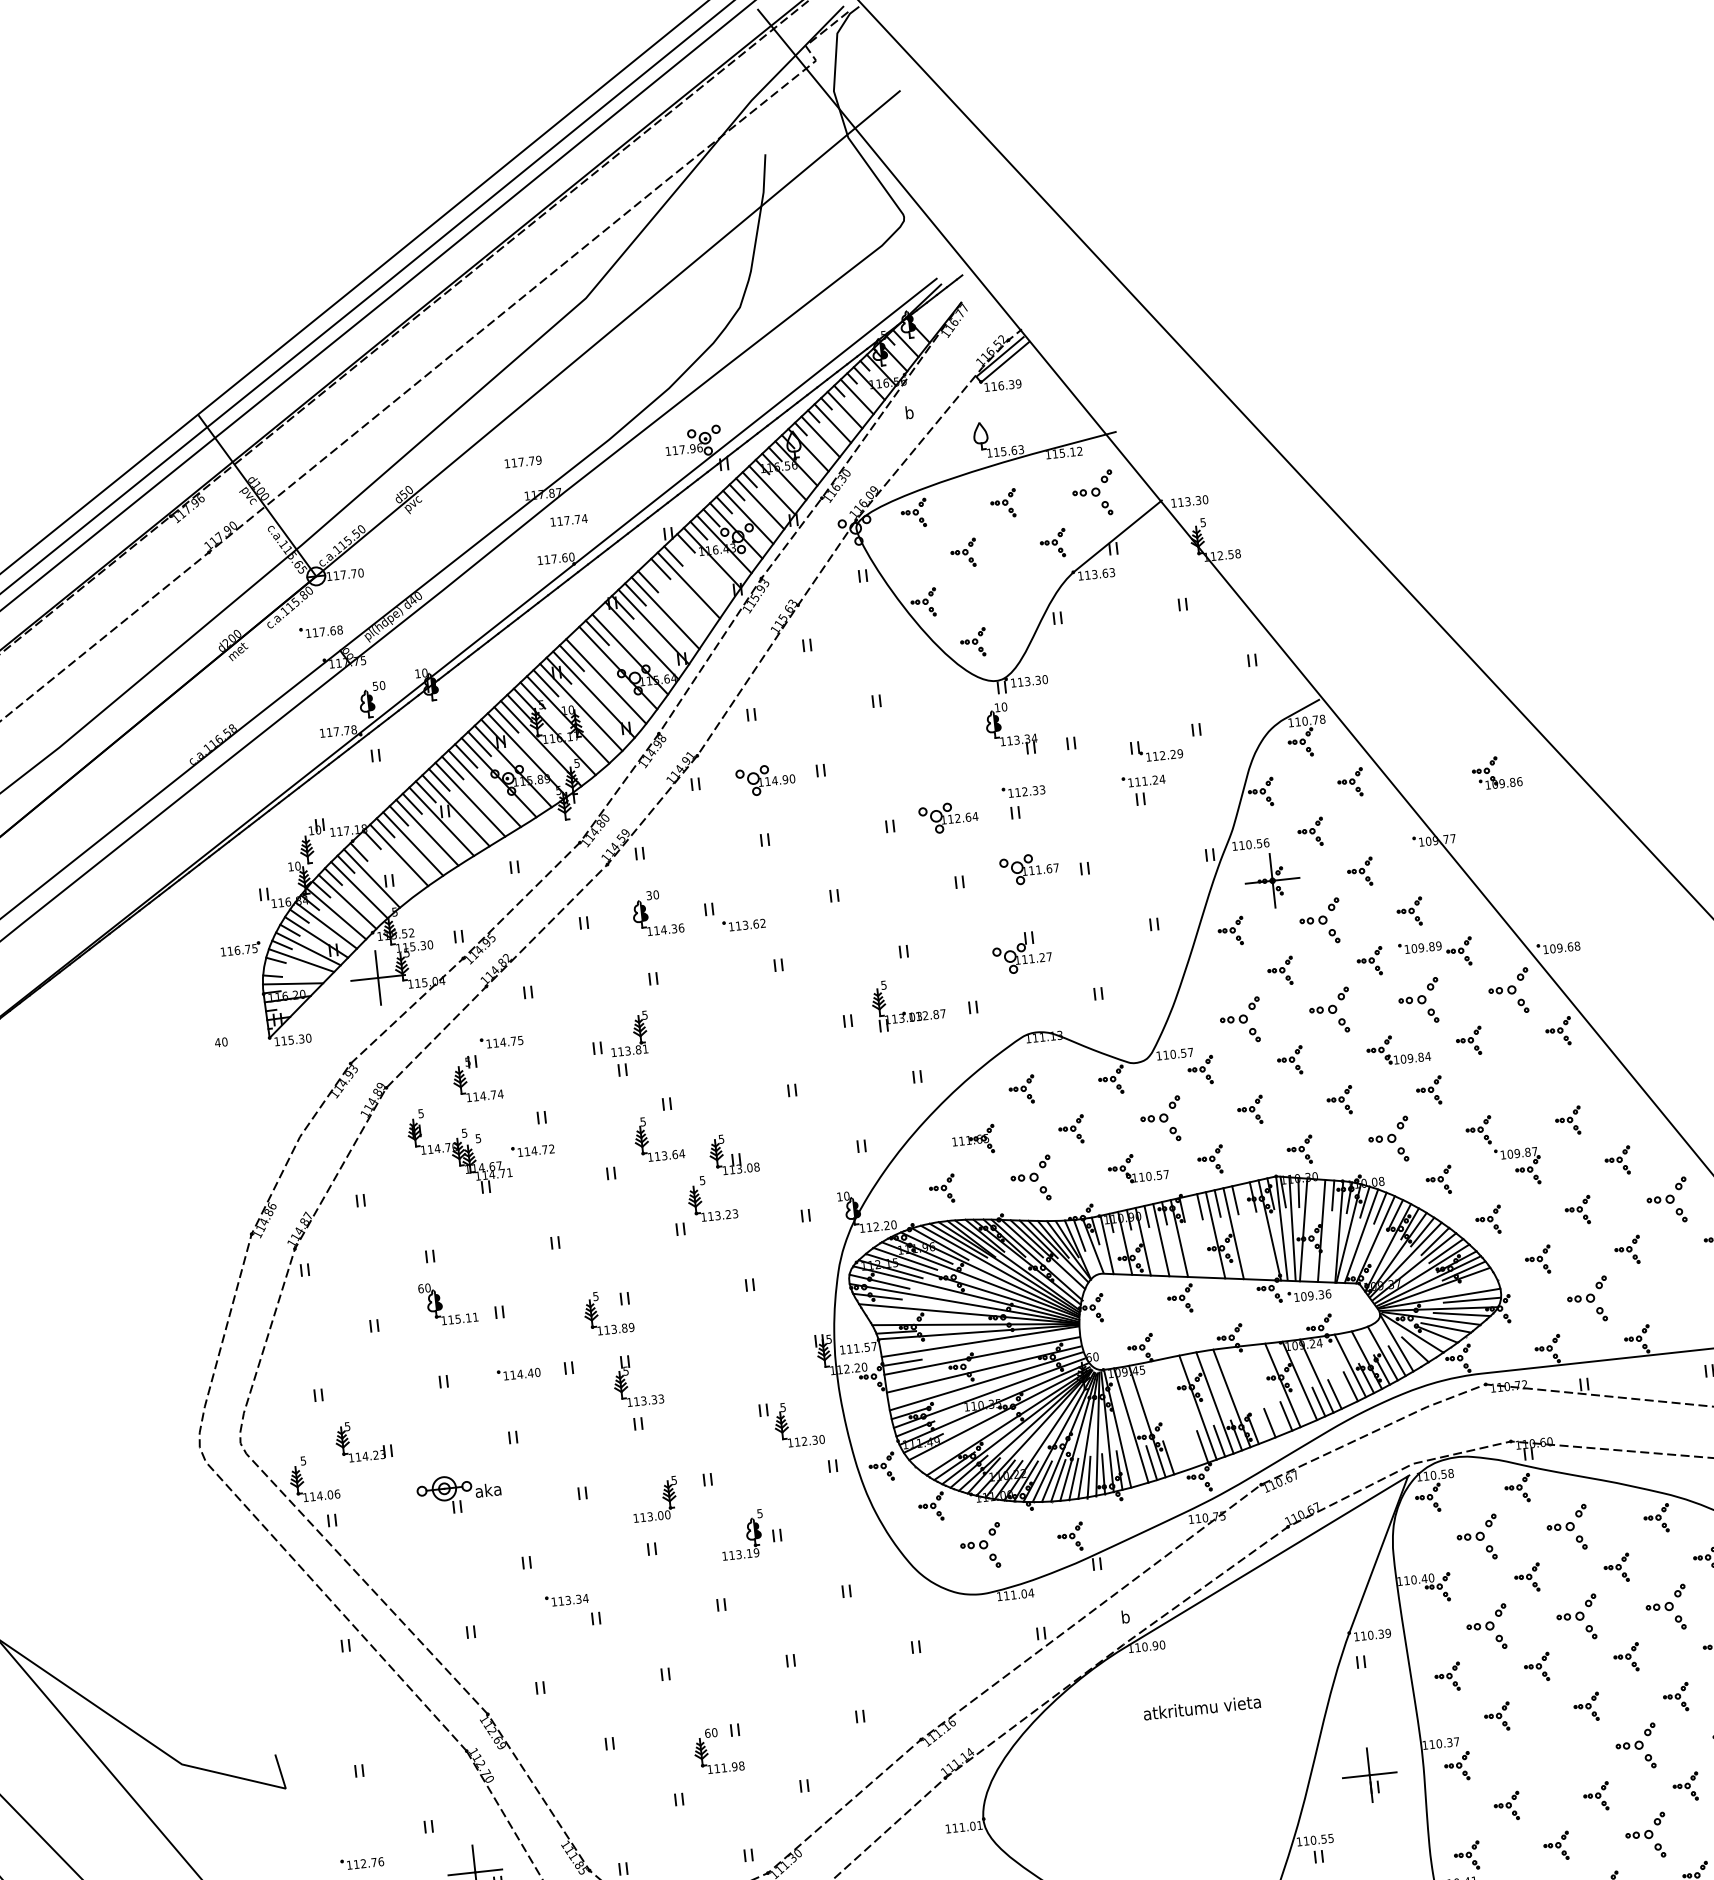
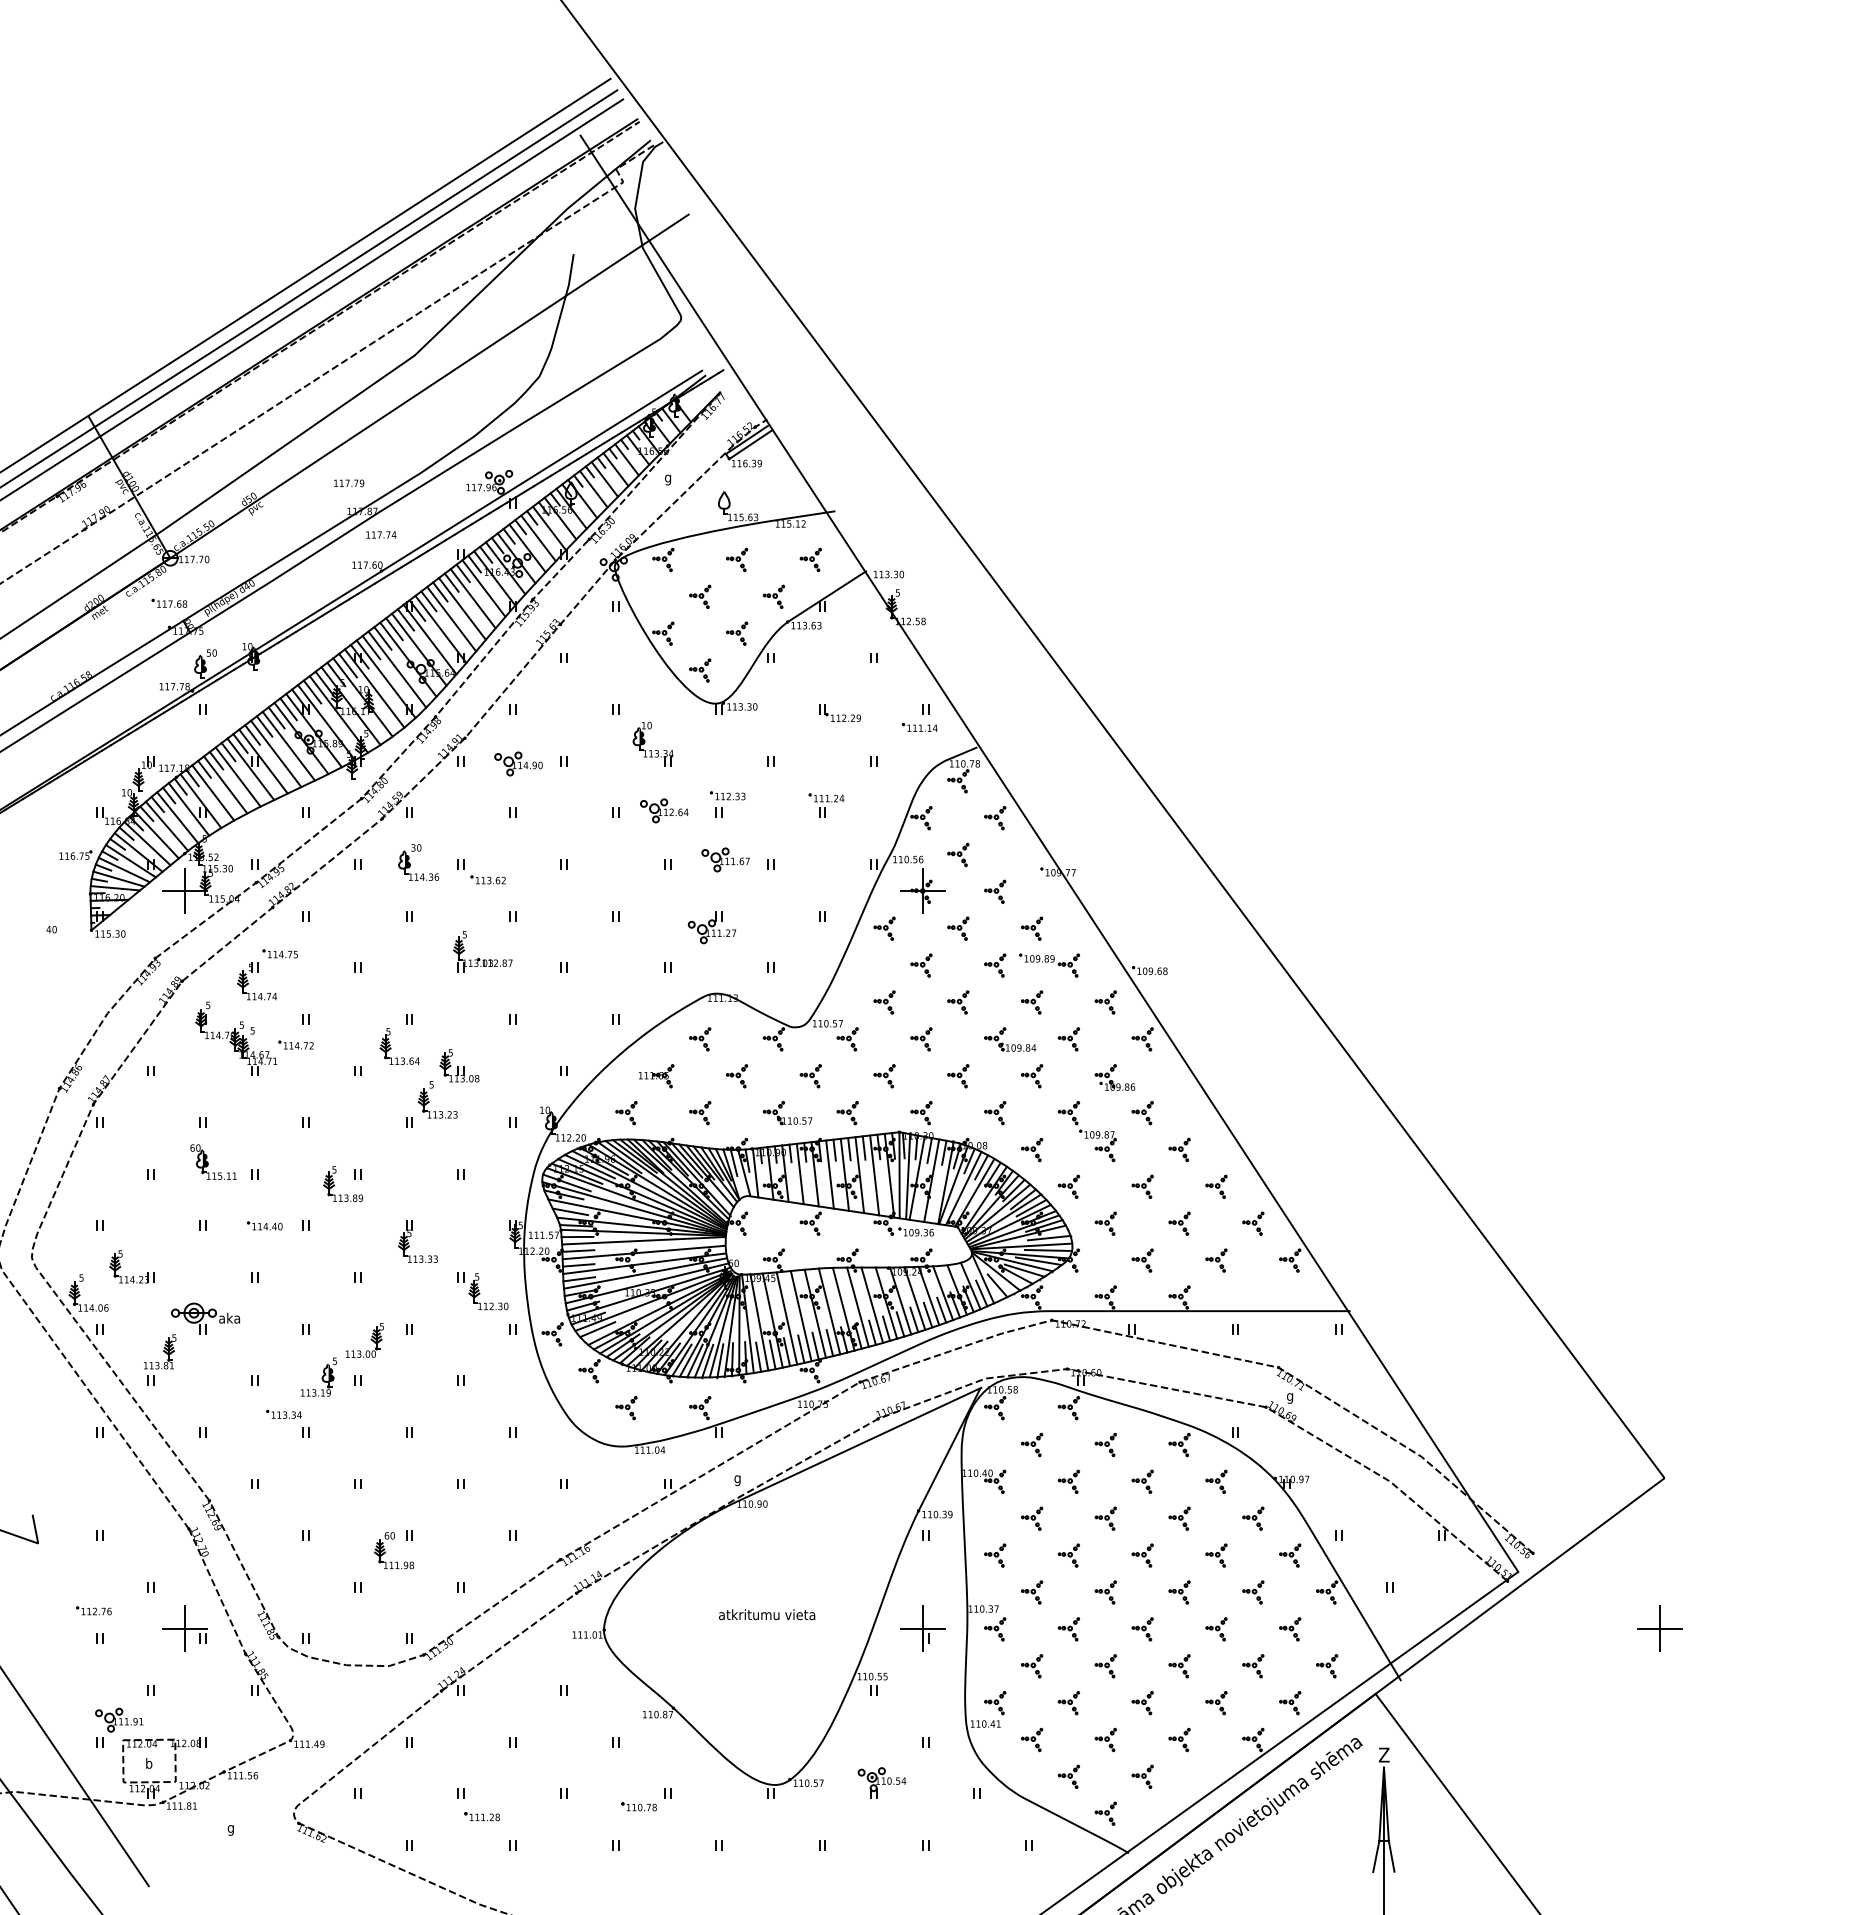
text: (909, 414) -> (668, 478), b -> g
part: (1092, 493) -> (810, 559), size x0.62
line: (700, 571) -> (483, 588), added
part: (1014, 592) -> (737, 633), added
line: (675, 598) -> (461, 608), added
line: (609, 619) -> (405, 619), added
line: (584, 645) -> (382, 638), added
part: (1247, 682) -> (919, 727), added
part: (1001, 727) -> (645, 742), moved
part: (1156, 749) -> (839, 712), moved
part: (1496, 772) -> (1114, 1077), moved
line: (384, 867) -> (200, 801), added
part: (1320, 921) -> (958, 928), size x0.62
line: (295, 971) -> (118, 878), added
part: (1508, 991) -> (1105, 1002), size x0.62
part: (1420, 1001) -> (1032, 1002), size x0.62
part: (1330, 1011) -> (958, 1002), size x0.62
part: (904, 1012) -> (479, 958), moved
part: (1240, 1021) -> (884, 1002), size x0.62
part: (630, 1043) -> (160, 1359), moved
part: (1160, 1120) -> (810, 1076), size x0.62
part: (1390, 1141) -> (995, 1113), size x0.62
part: (1032, 1179) -> (700, 1113), size x0.62
line: (1314, 1194) -> (929, 1150), added
part: (1667, 1200) -> (1216, 1186), size x0.62
line: (1251, 1232) -> (874, 1175), added
line: (1196, 1236) -> (829, 1174), added
line: (1470, 1284) -> (1048, 1237), added
part: (1677, 1290) -> (1216, 1260), added
part: (1587, 1299) -> (1142, 1260), size x0.62
line: (887, 1315) -> (570, 1211), added
line: (899, 1345) -> (577, 1236), added
line: (1332, 1370) -> (928, 1295), added
line: (904, 1380) -> (578, 1265), added
part: (627, 1383) -> (409, 1243), moved
line: (1266, 1388) -> (872, 1304), added
line: (1248, 1393) -> (857, 1306), added
line: (907, 1397) -> (579, 1279), added
line: (1302, 1409) -> (900, 1324), added
line: (1180, 1412) -> (800, 1316), added
line: (1163, 1417) -> (786, 1318), added
line: (1185, 1451) -> (801, 1348), added
line: (935, 1455) -> (597, 1329), added
line: (1134, 1466) -> (758, 1356), added
part: (1567, 1527) -> (1105, 1444), size x0.62
part: (742, 1534) -> (318, 1376), moved
part: (1478, 1537) -> (1032, 1444), size x0.62
part: (981, 1547) -> (626, 1408), size x0.62
part: (1666, 1607) -> (1179, 1518), size x0.62
part: (1576, 1617) -> (1105, 1518), size x0.62
text: (1125, 1618) -> (737, 1479), b -> g
part: (1488, 1627) -> (1032, 1518), size x0.62
text: (1202, 1707) -> (767, 1614), moved
part: (1636, 1747) -> (1142, 1629), size x0.62
part: (1546, 1757) -> (1068, 1629), added
part: (1646, 1837) -> (1142, 1703), size x0.62

